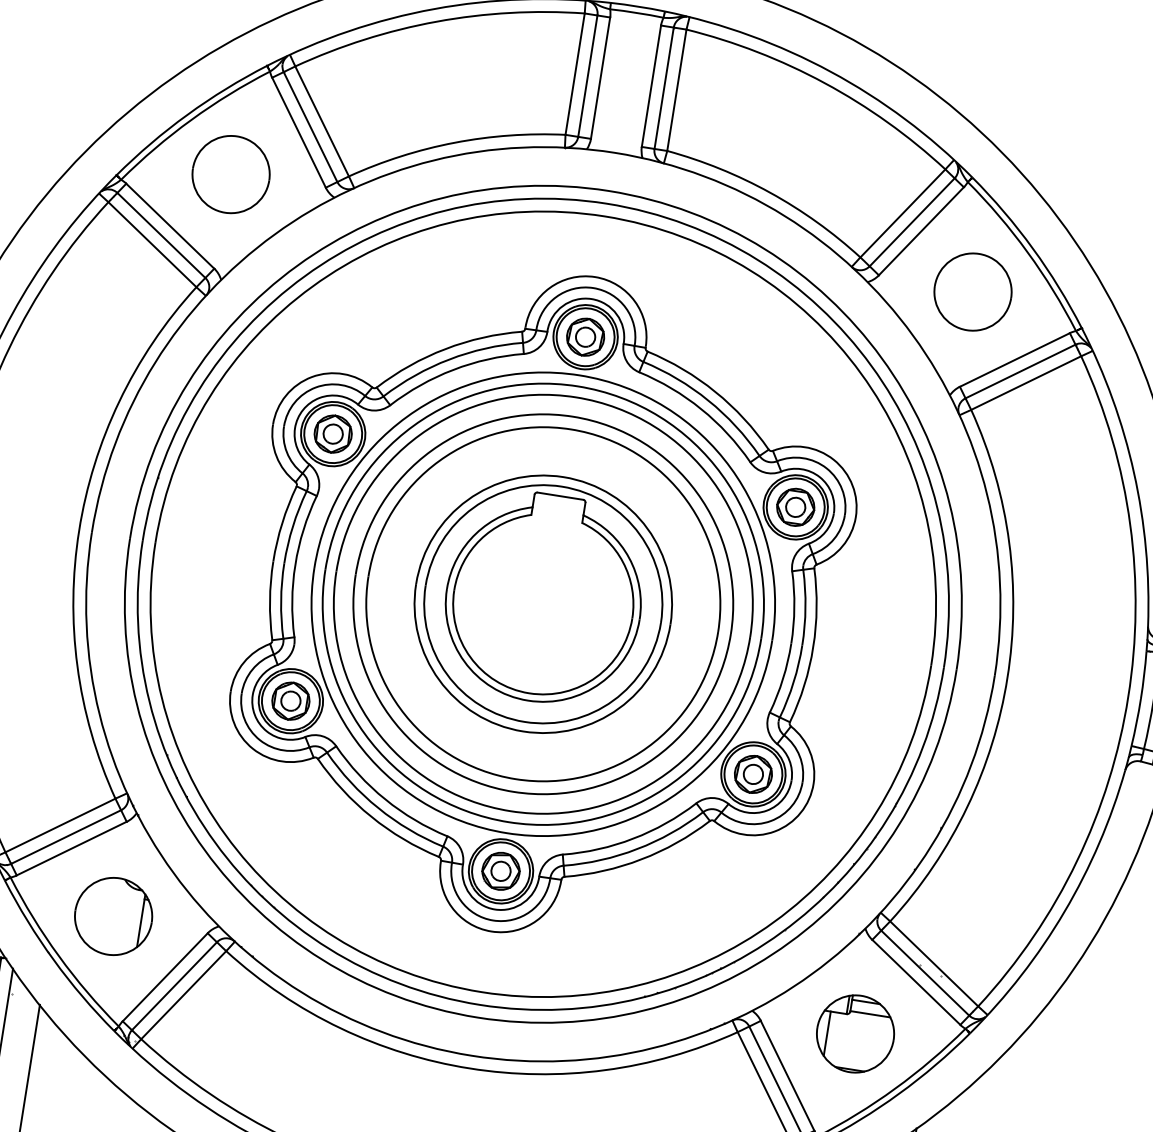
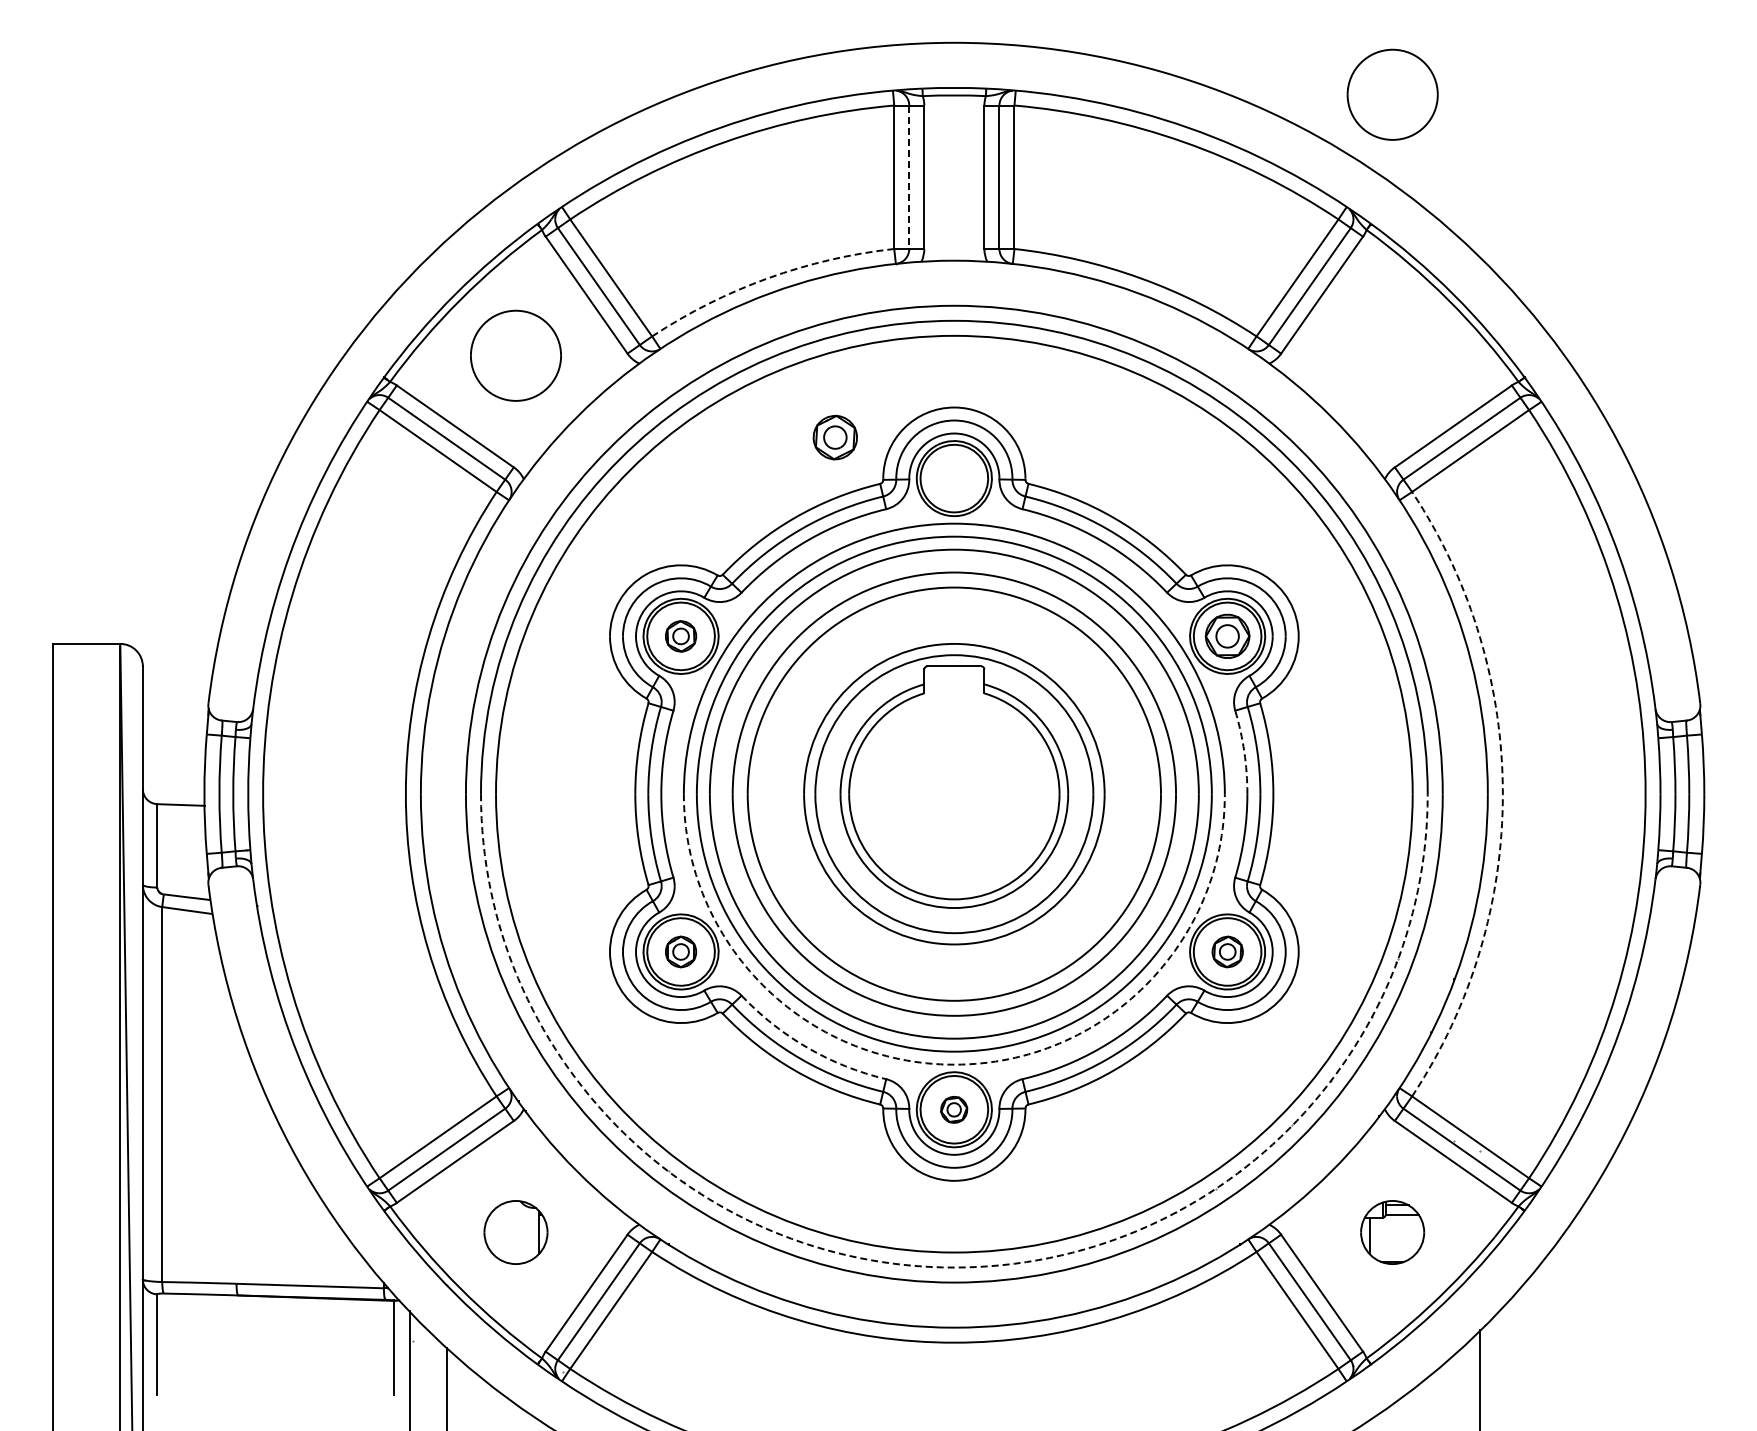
line: (588, 76) -> (909, 177), solid -> dashed
arc: (455, 142) -> (768, 278), solid -> dashed
part: (972, 291) -> (1392, 94), moved
part: (584, 337) -> (834, 437), moved
part: (332, 434) -> (680, 636), size x0.7
arc: (794, 607) -> (1244, 752), solid -> dashed
arc: (1007, 678) -> (1502, 794), solid -> dashed
part: (290, 700) -> (680, 951), size x0.7
part: (753, 774) -> (1227, 951), size x0.7
arc: (385, 798) -> (807, 1047), solid -> dashed
arc: (507, 833) -> (954, 1064), solid -> dashed
part: (500, 871) -> (953, 1109), size x0.6
part: (113, 916) -> (515, 1232), size x0.7
arc: (480, 1004) -> (954, 1267), solid -> dashed
part: (855, 1033) -> (1392, 1232), size x0.7

